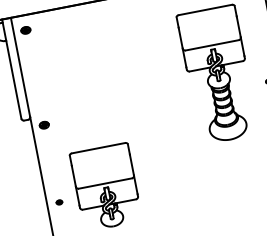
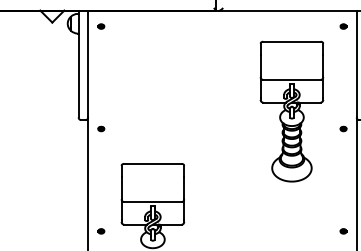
part: (26, 30) -> (101, 26), size x0.62
part: (44, 124) -> (101, 128), size x0.62
part: (59, 202) -> (101, 231), moved

